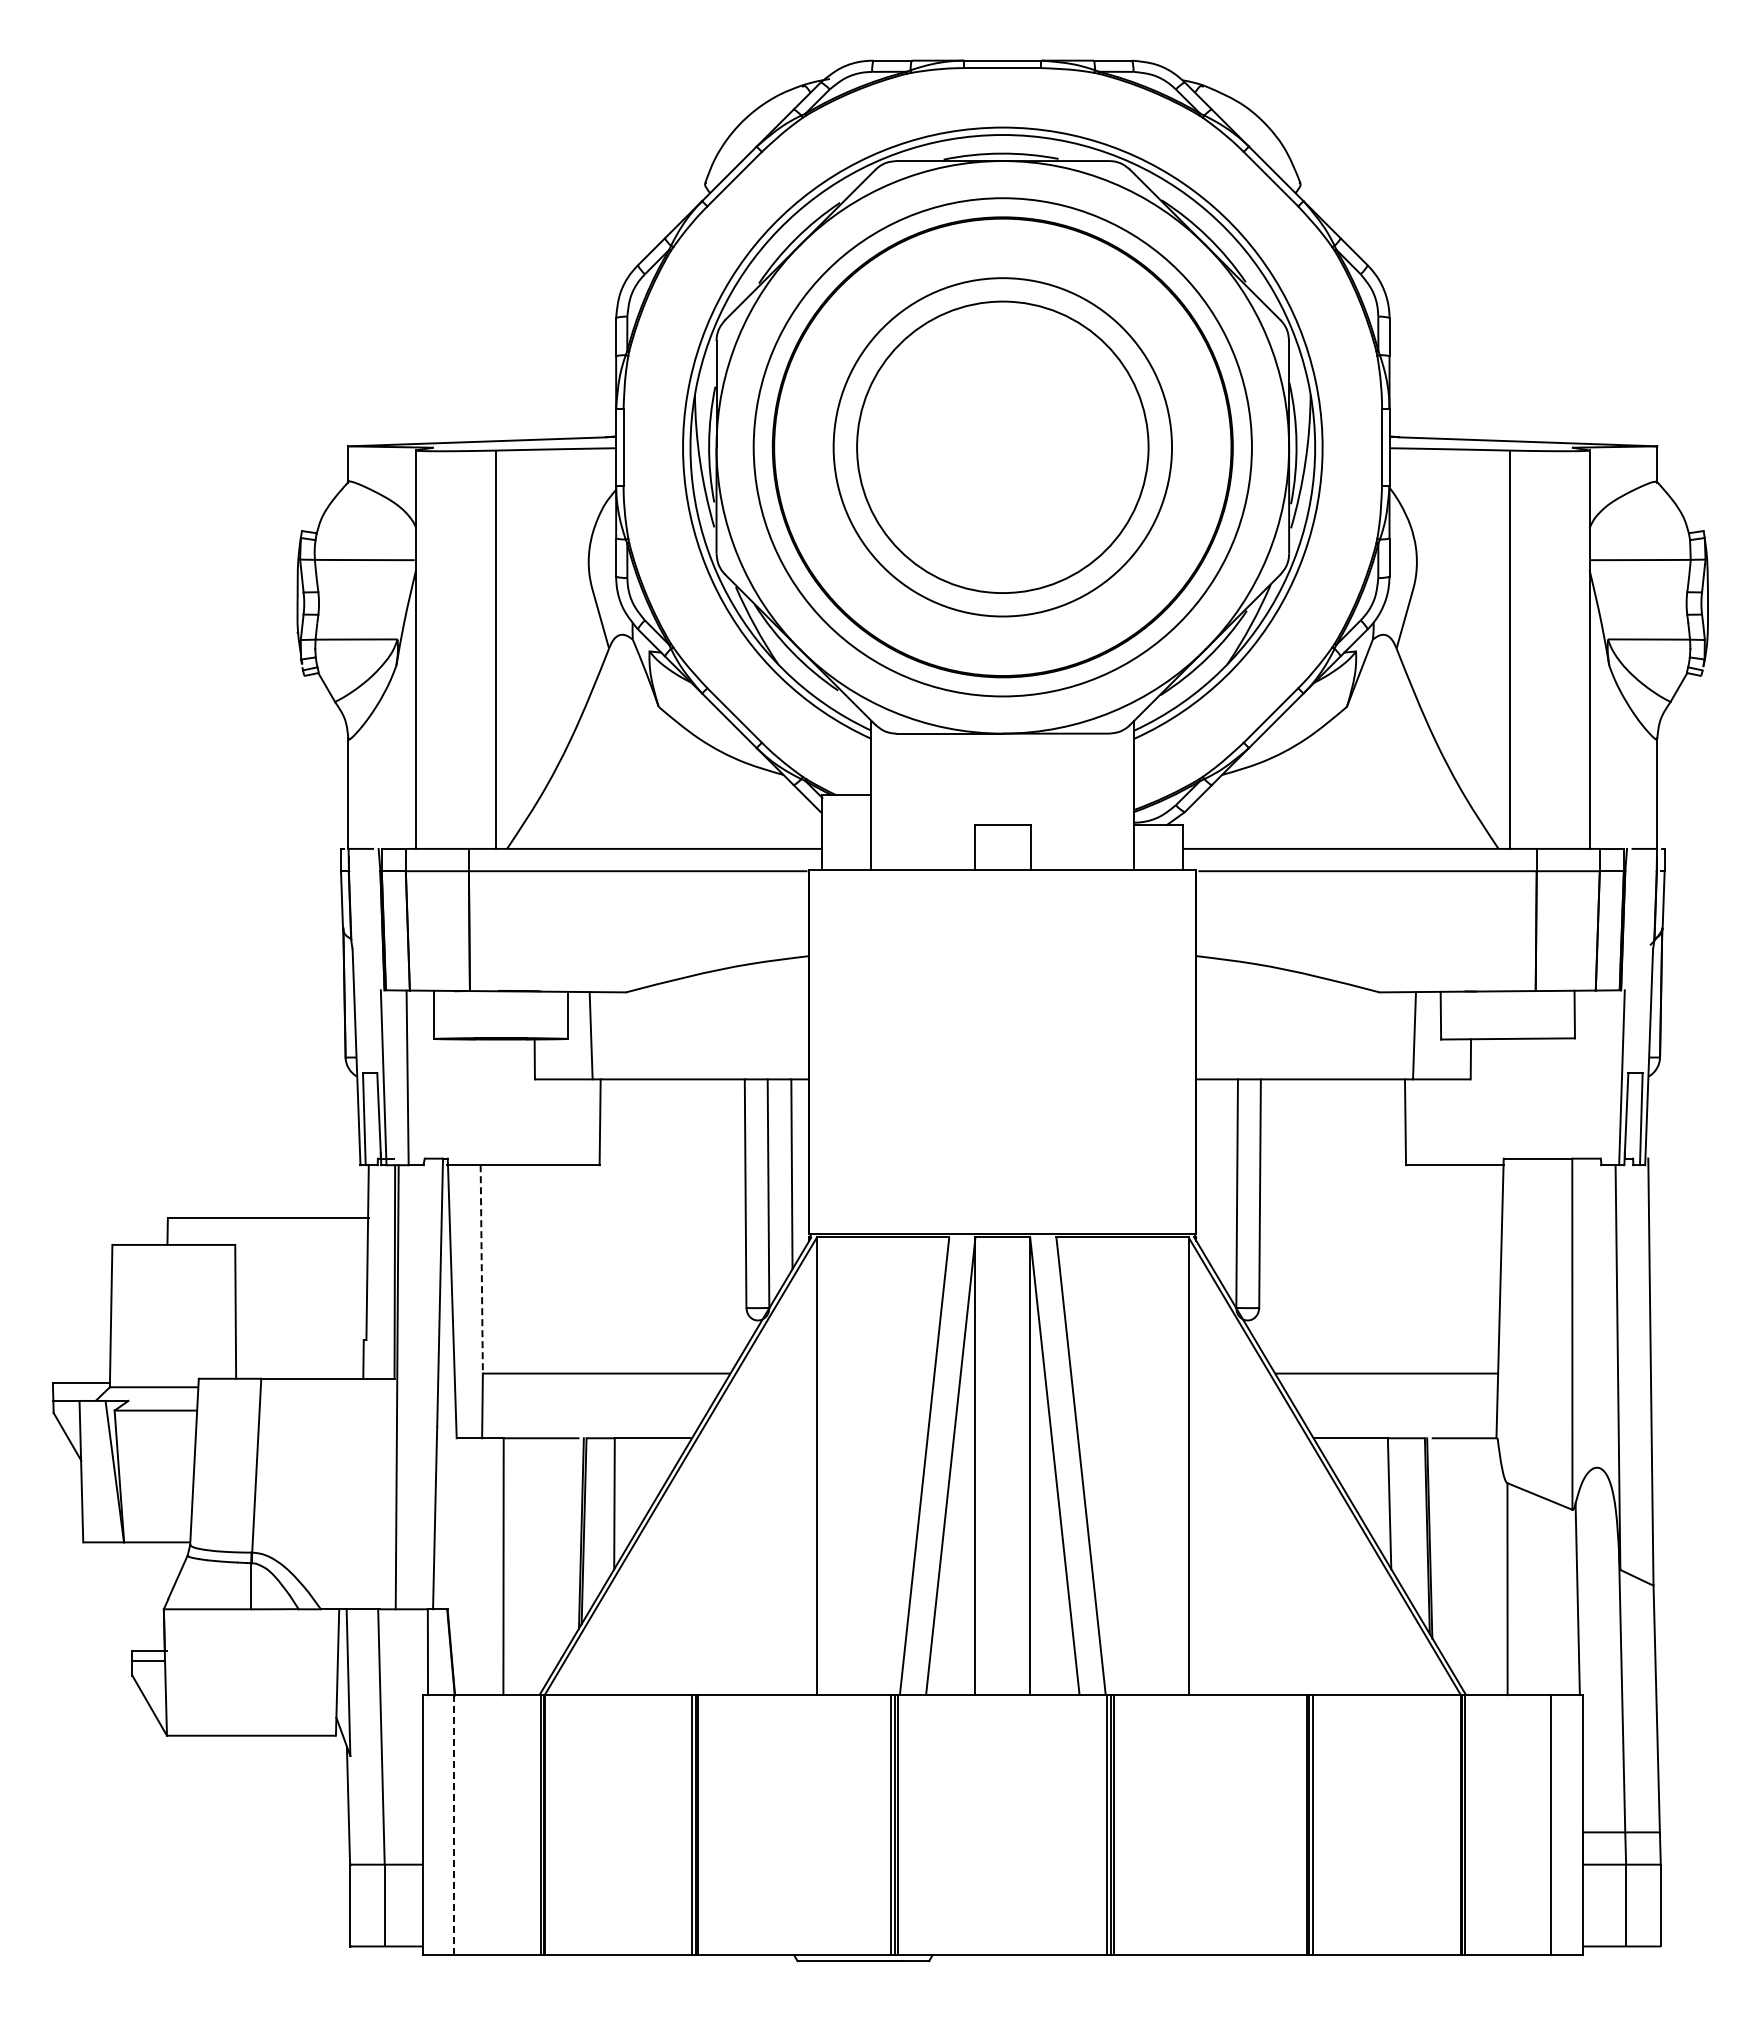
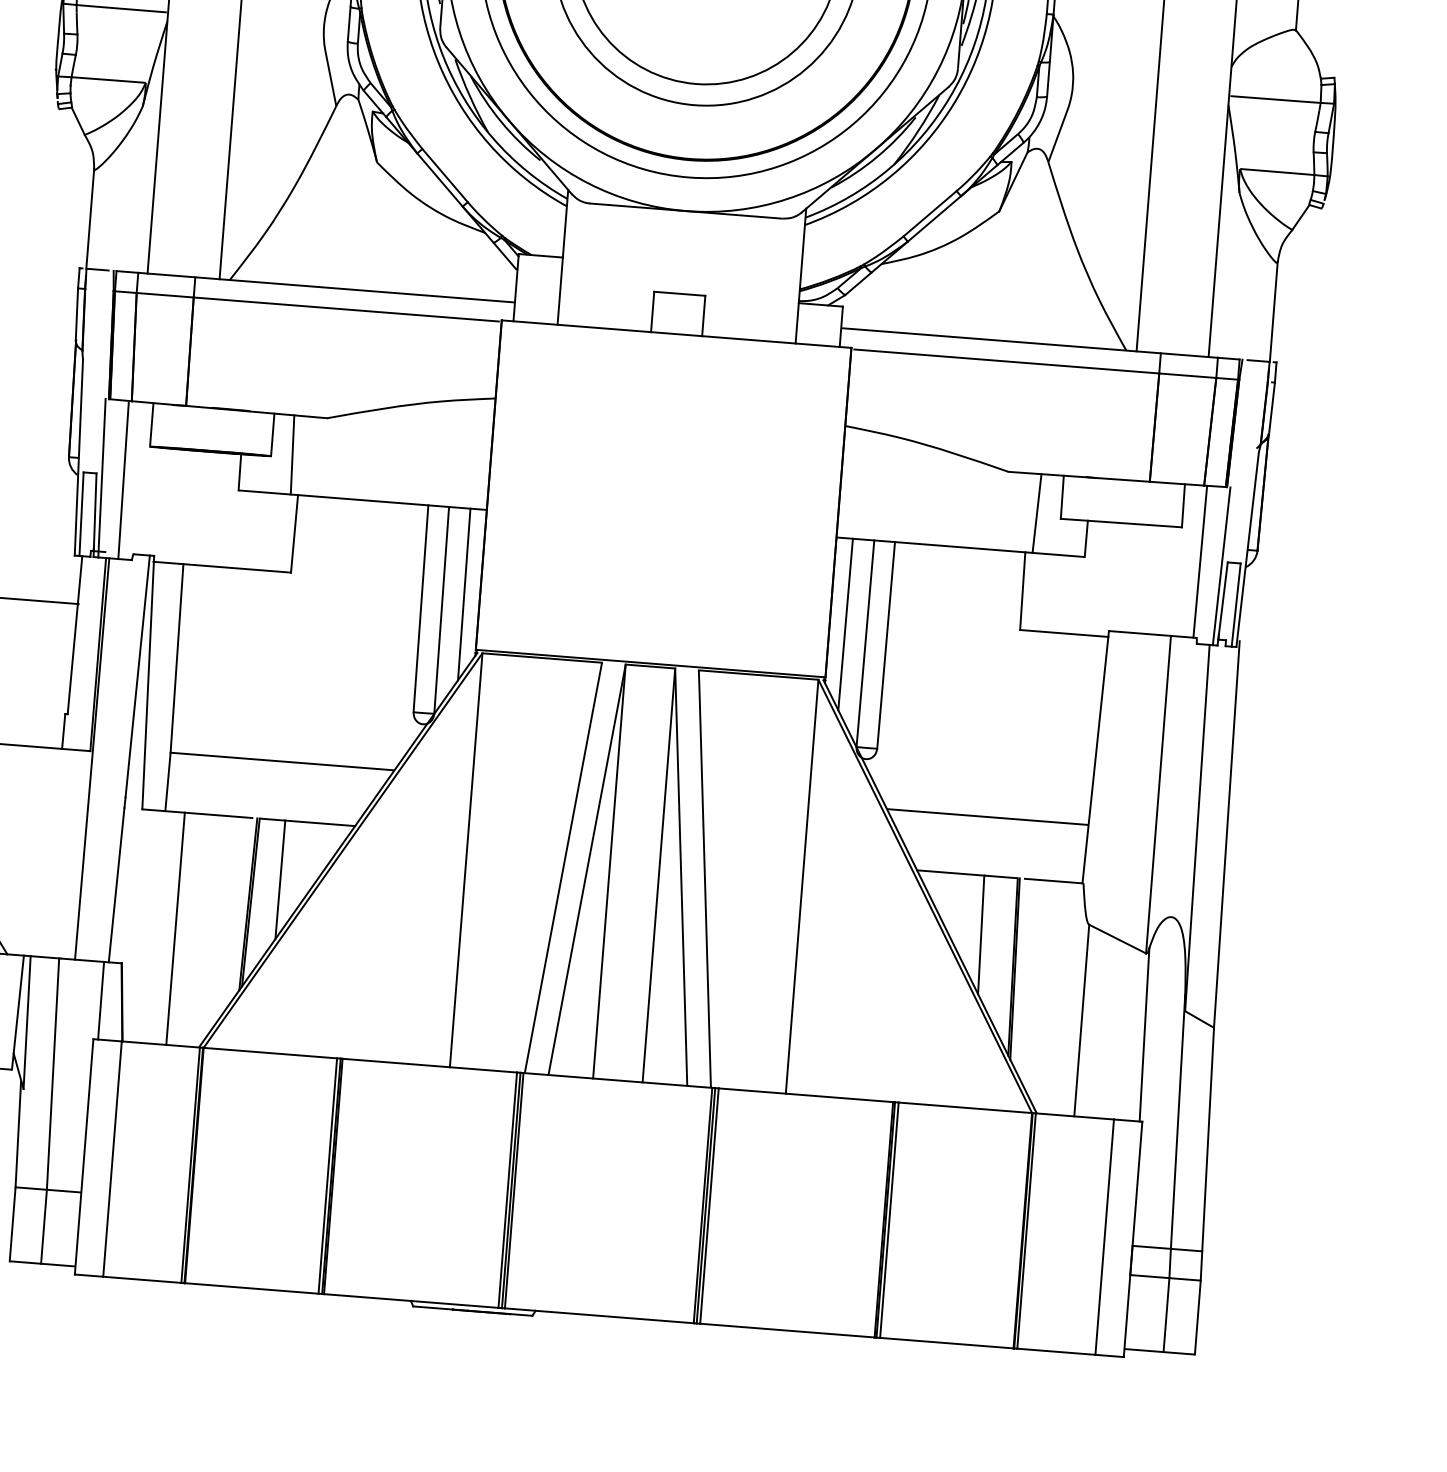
line: (1598, 1074) -> (1200, 561), added
line: (1213, 1174) -> (845, 624), added
line: (481, 1269) -> (176, 658), dashed -> solid
line: (454, 1825) -> (112, 1159), dashed -> solid

